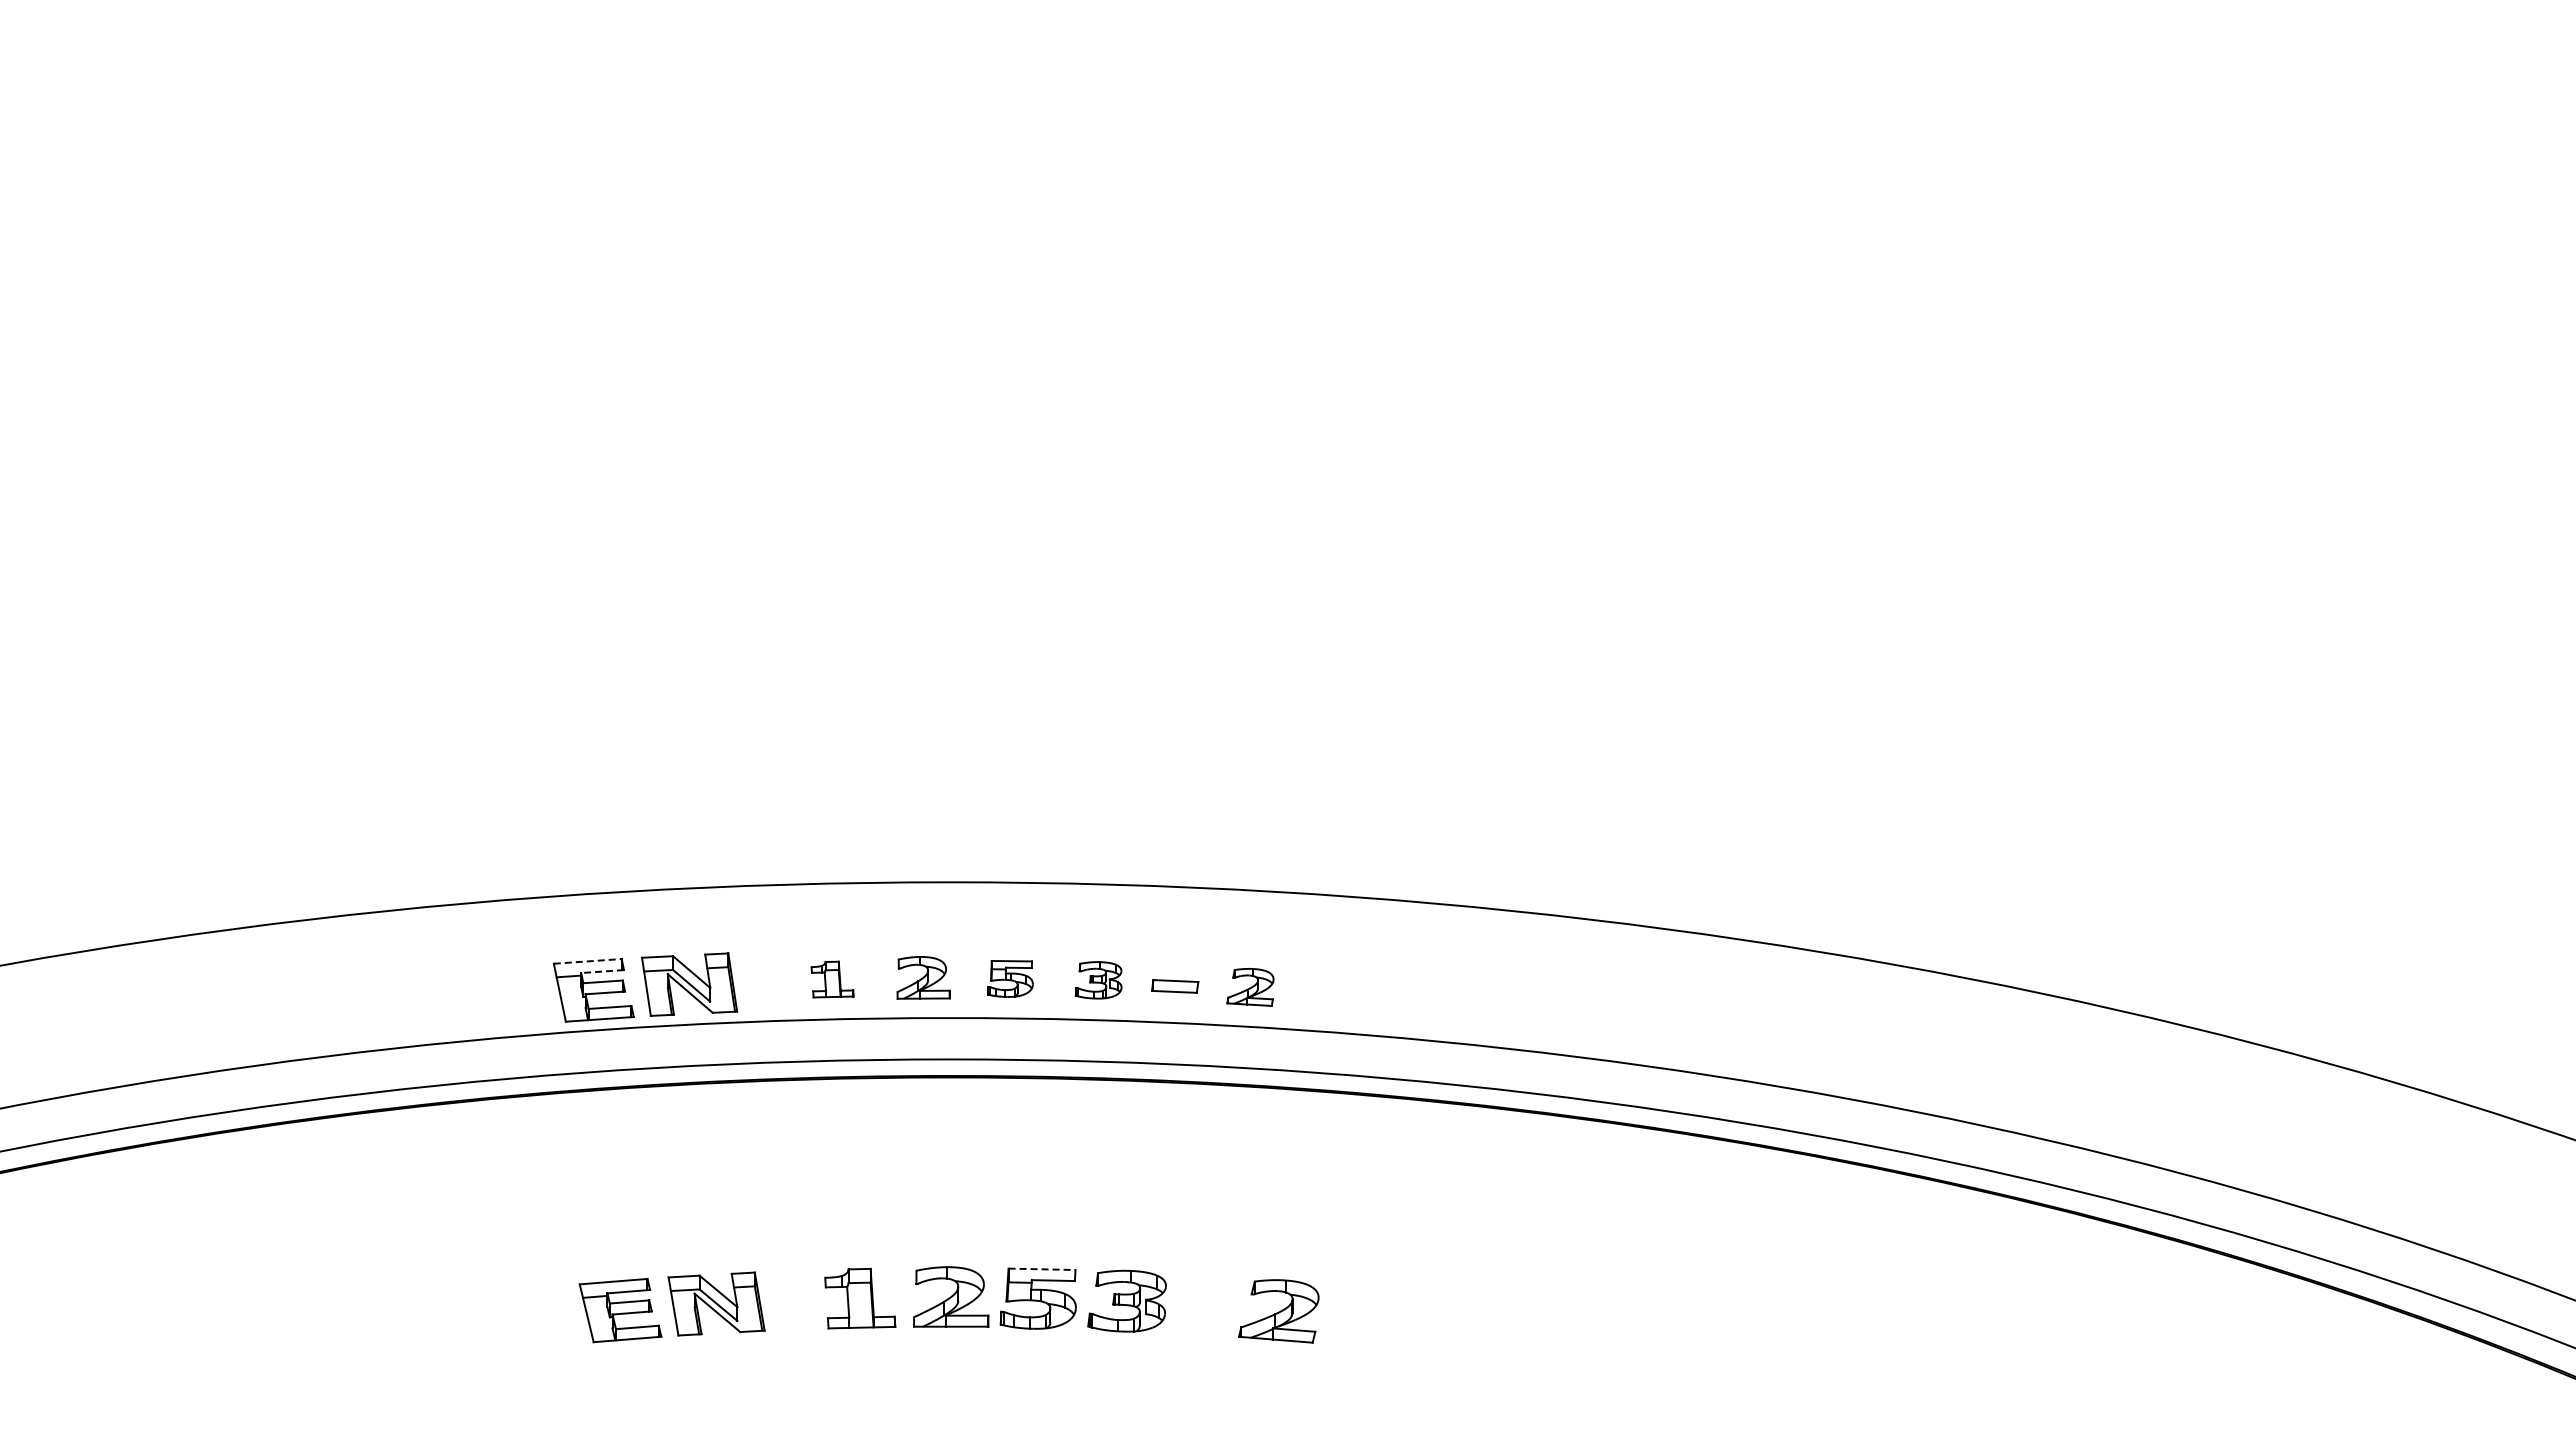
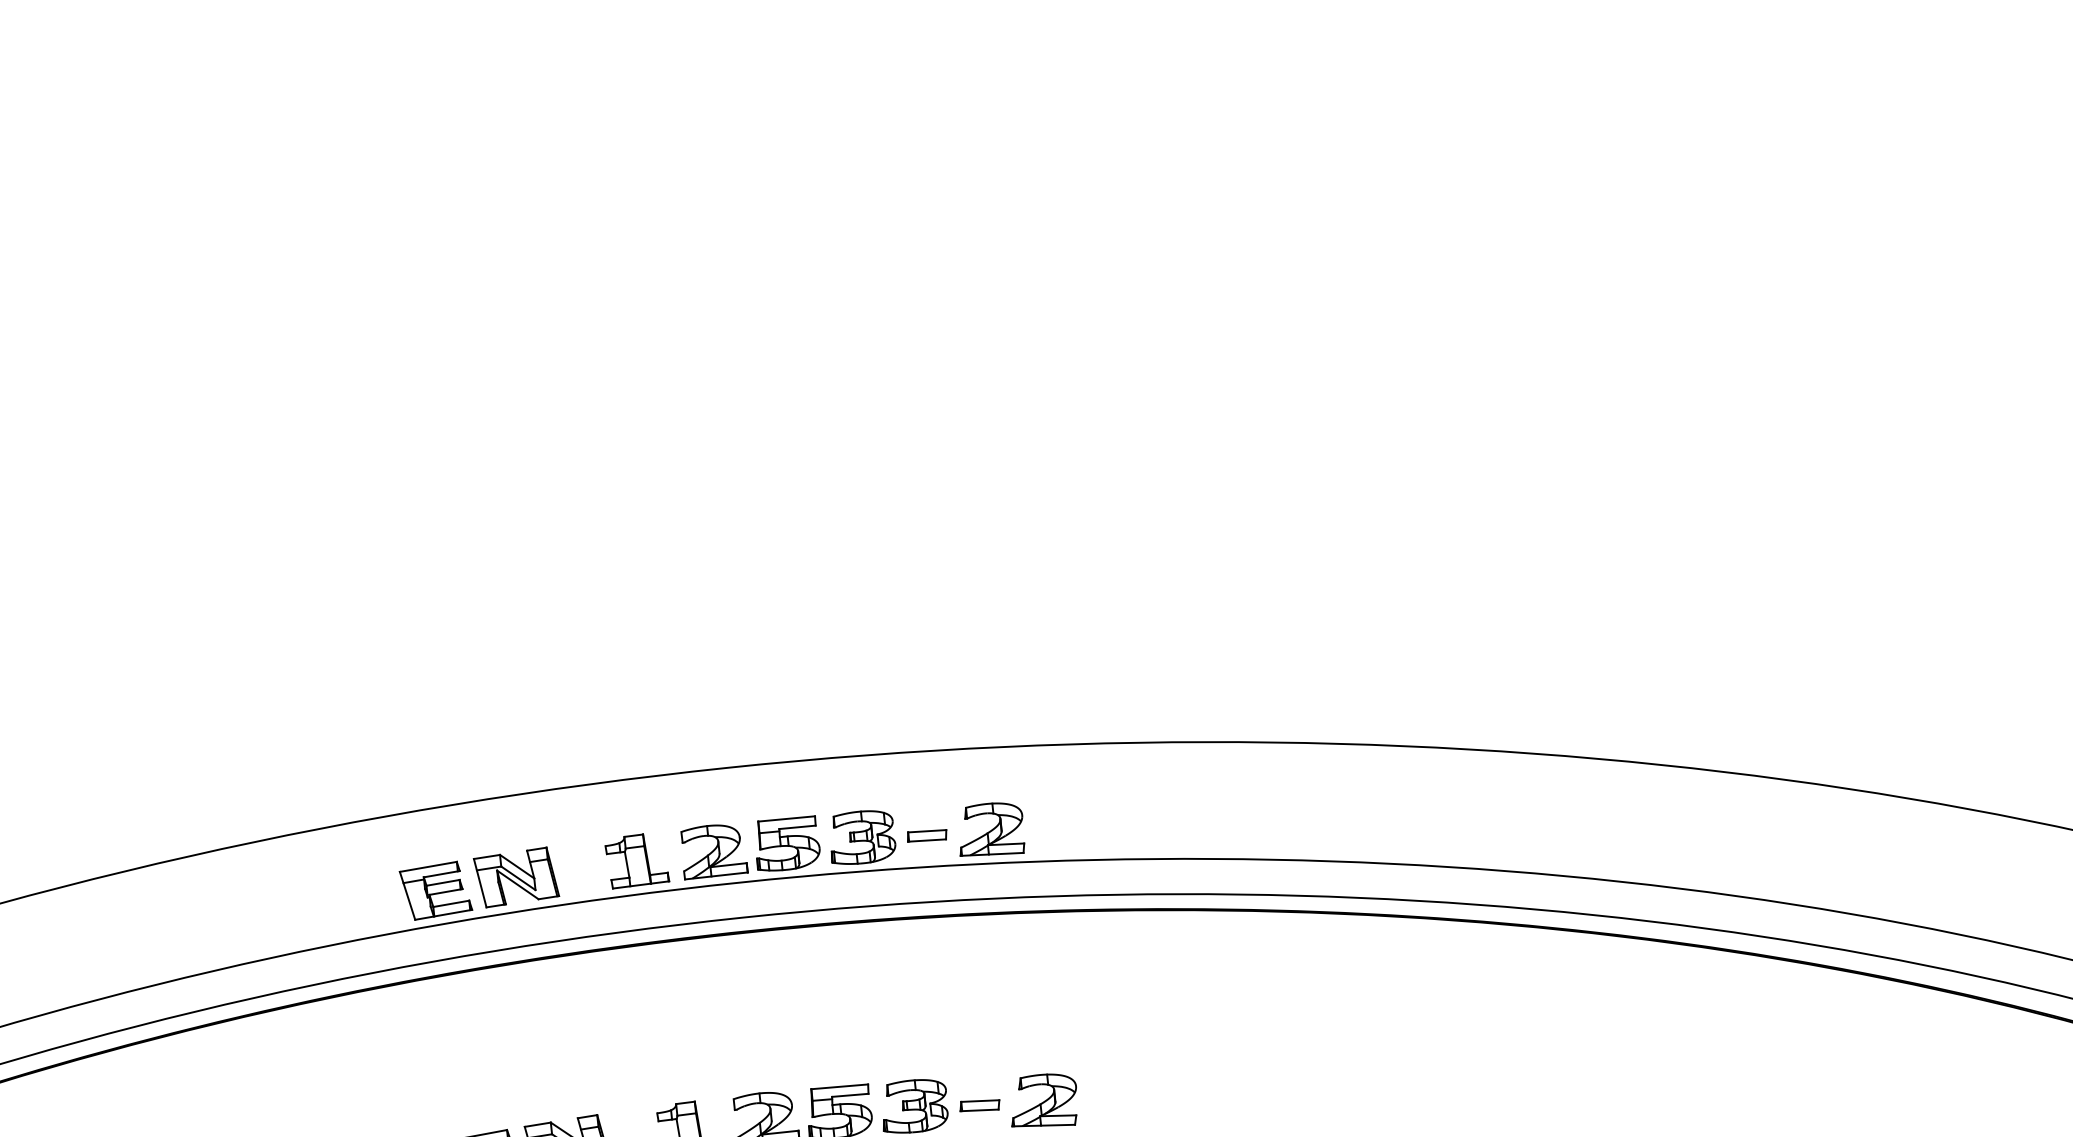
line: (588, 961) -> (428, 866), dashed -> solid
line: (602, 971) -> (441, 874), dashed -> solid
part: (923, 977) -> (713, 850), size x1.43
part: (1010, 978) -> (787, 843), size x1.67
part: (832, 979) -> (636, 860), size x1.67
part: (1098, 980) -> (861, 837), size x1.67
part: (1250, 987) -> (990, 830), size x1.67
line: (1042, 1269) -> (840, 1086), dashed -> solid
part: (1203, 1308) -> (979, 1105), added

